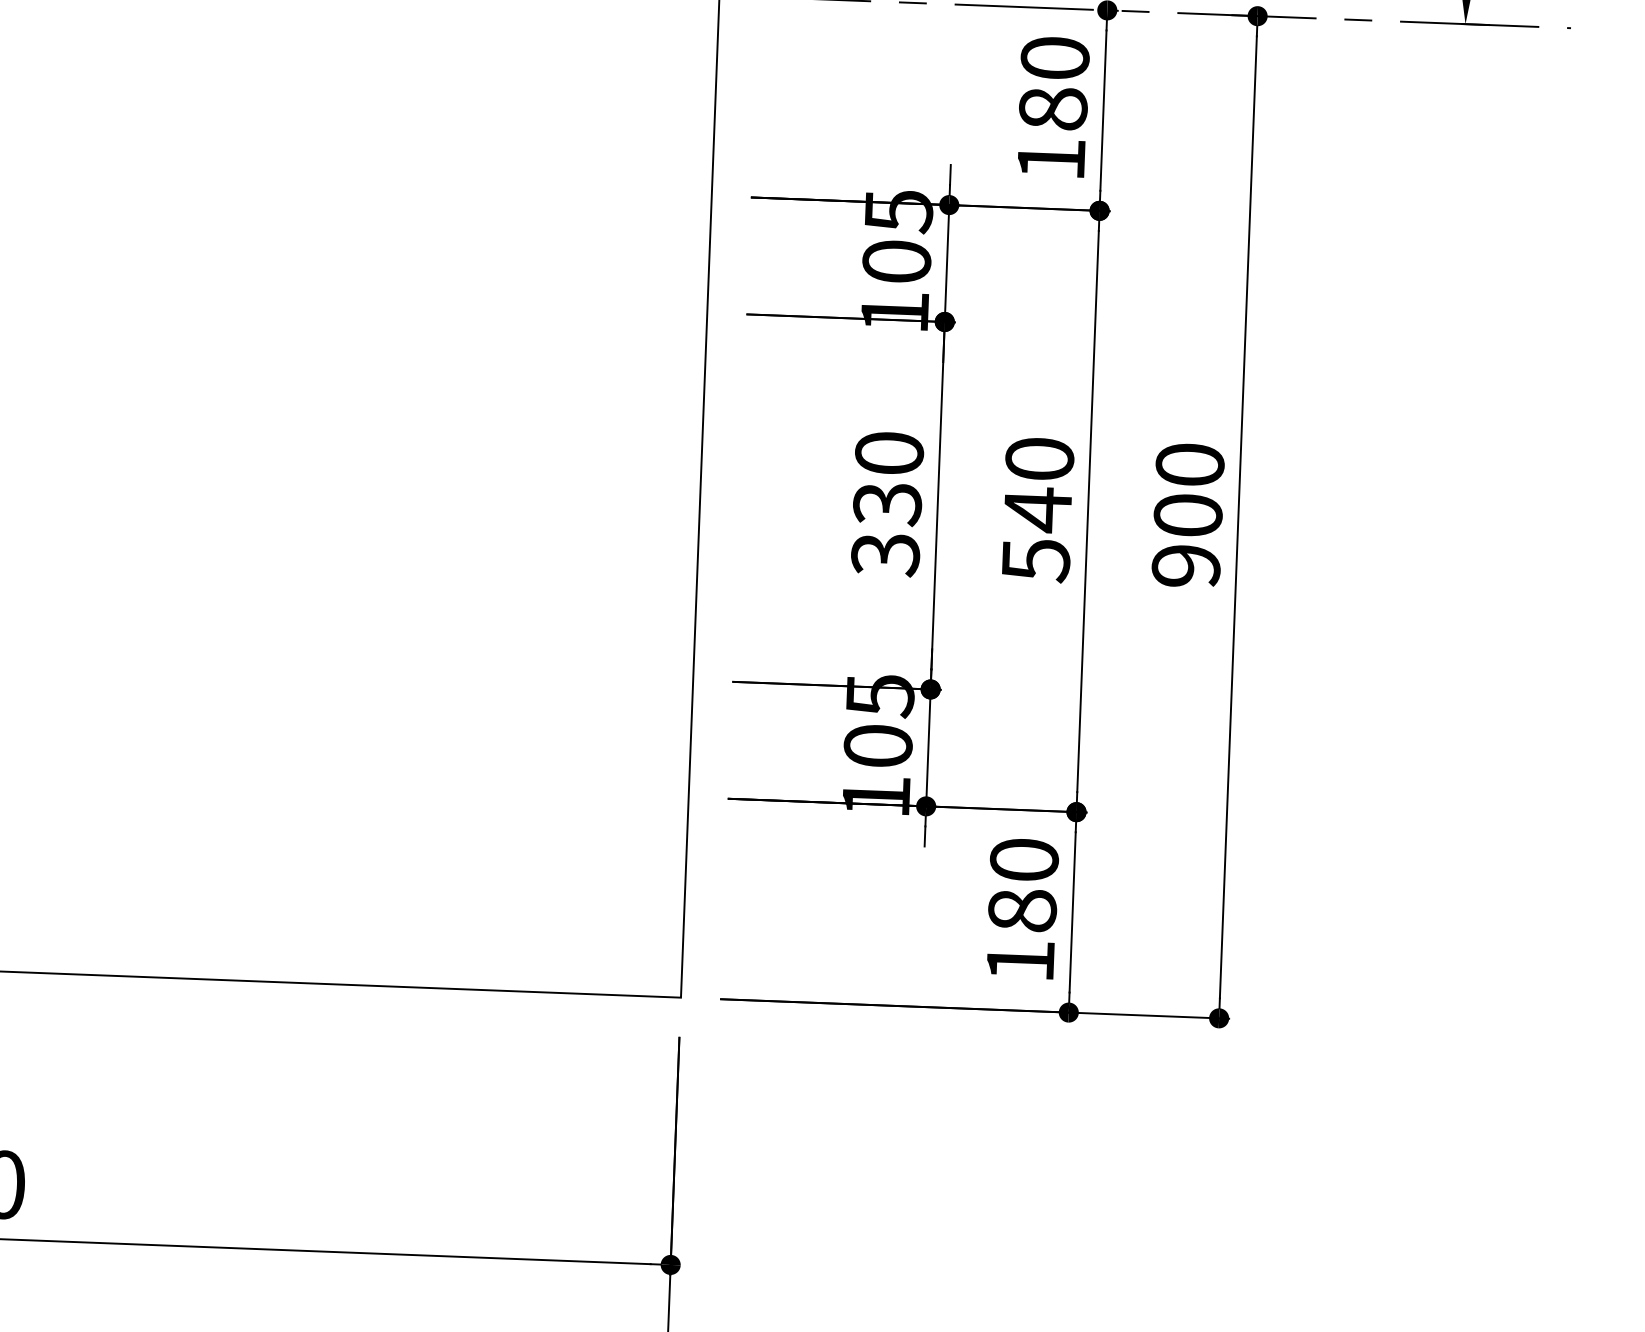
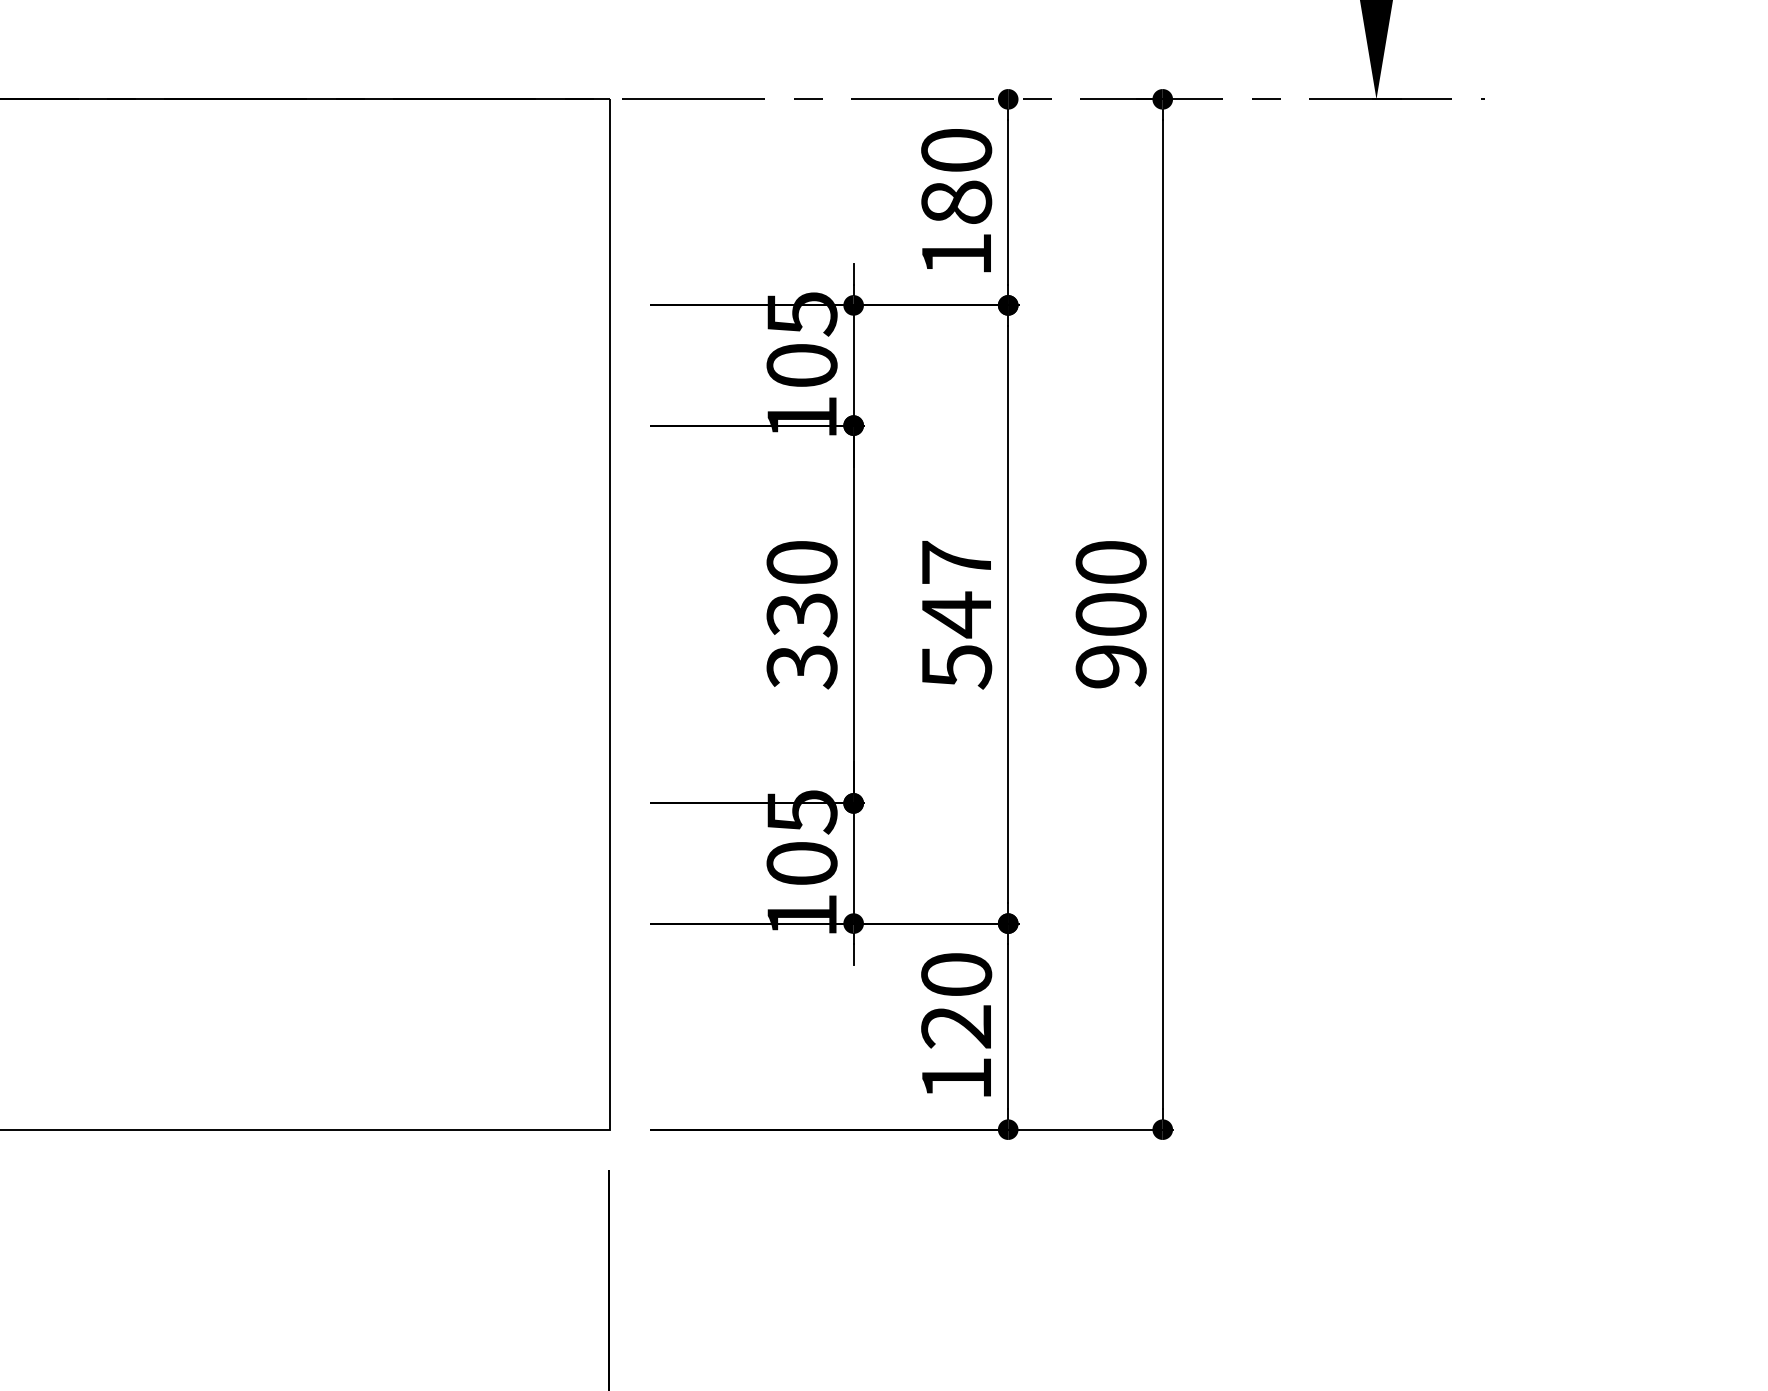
text: (1039, 458) -> (956, 561), 540 -> 547
text: (1022, 910) -> (956, 1026), 180 -> 120

